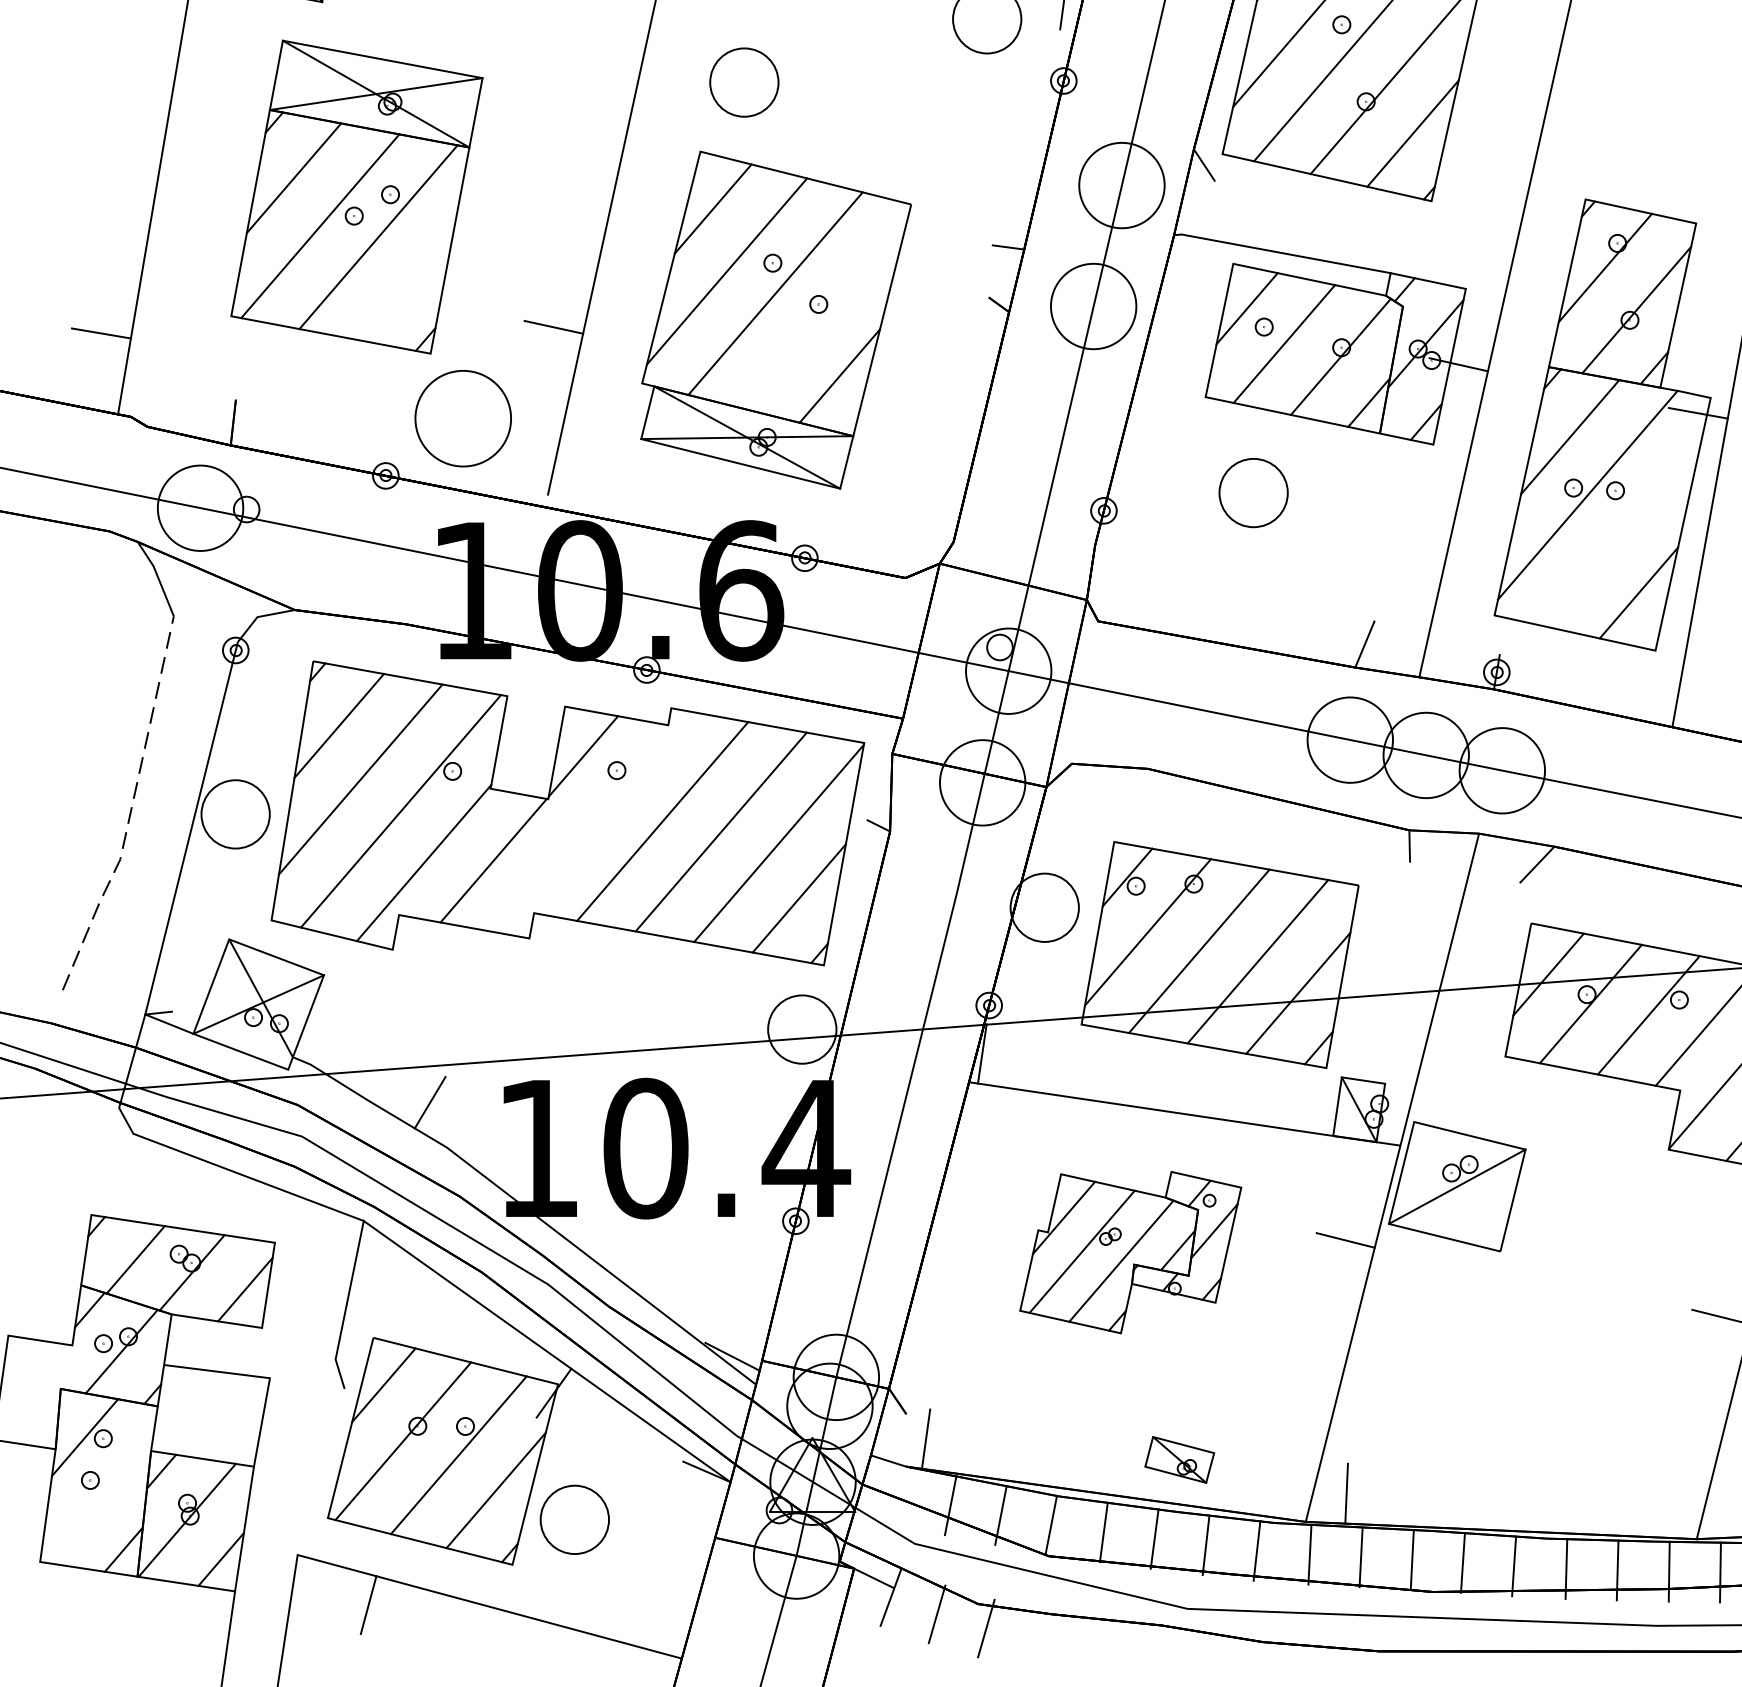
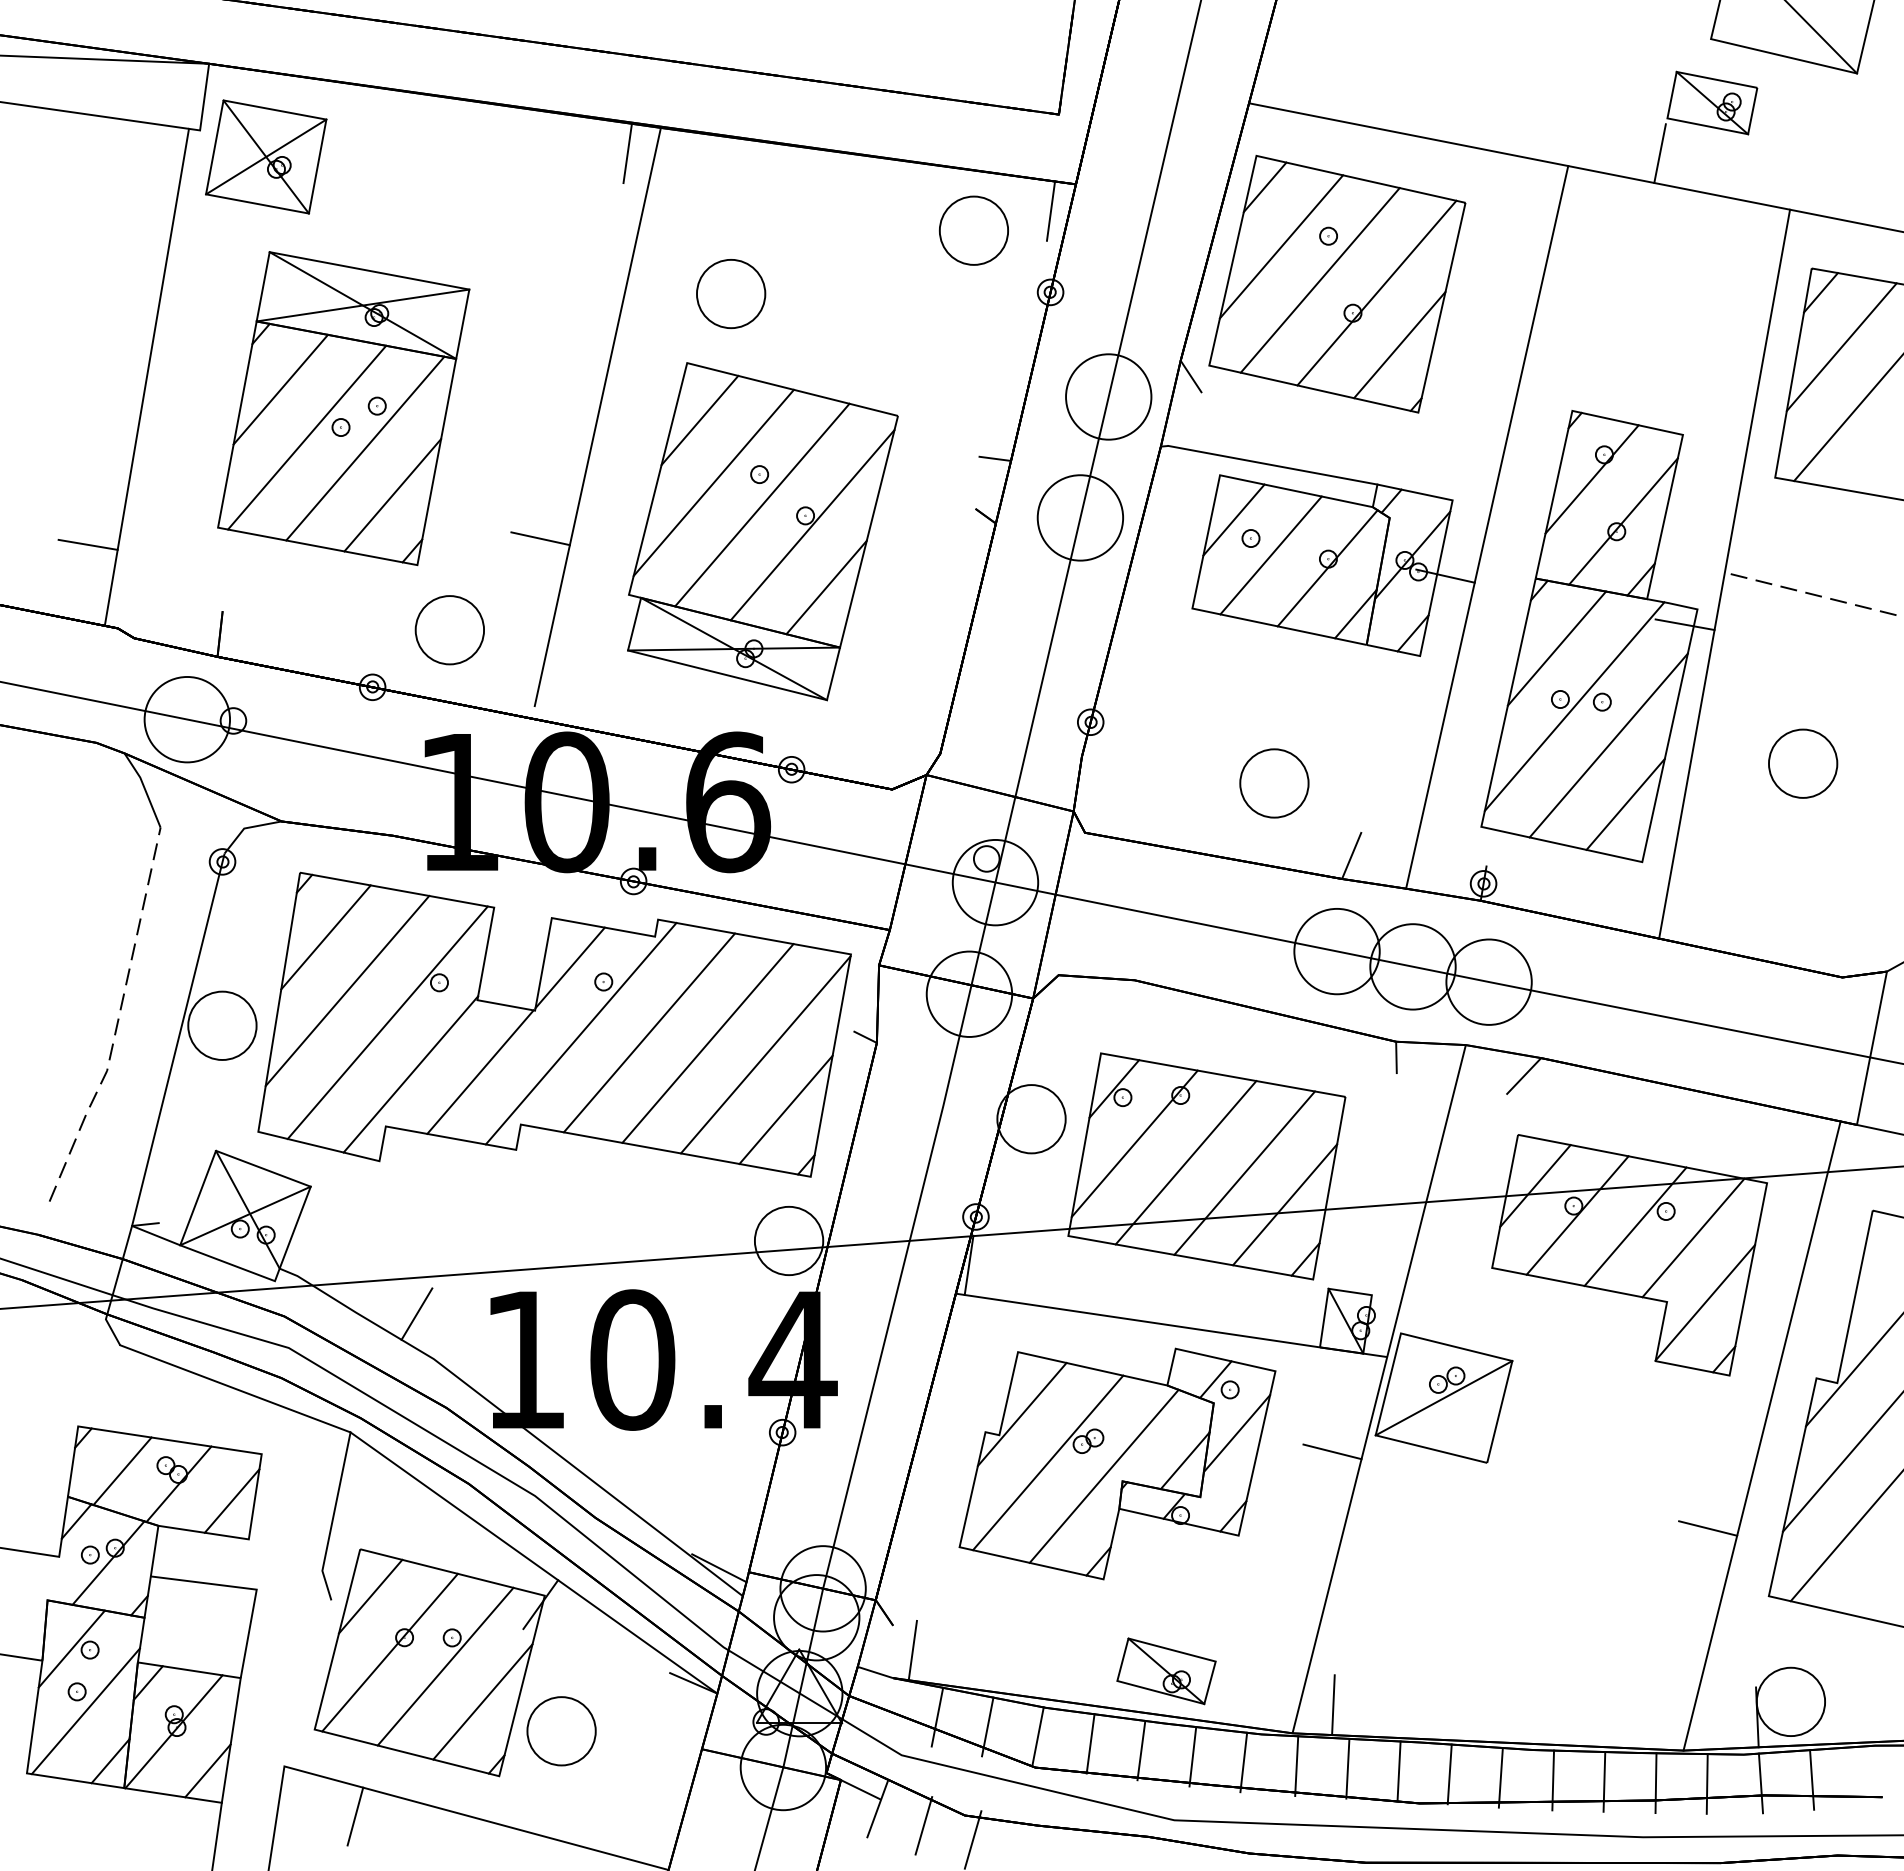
line: (405, 284) -> (392, 495), added
line: (825, 314) -> (812, 525), added
part: (462, 419) -> (449, 630), size x0.71
part: (1253, 493) -> (1274, 783), moved
line: (1621, 534) -> (1608, 745), added
line: (593, 822) -> (580, 1033), added
part: (1130, 1252) -> (1117, 1463), size x1.43
part: (1179, 1460) -> (1166, 1671), size x1.43
line: (98, 1500) -> (85, 1711), added

